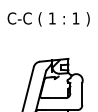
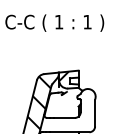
hatch: (35, 85) -> (38, 102), added

